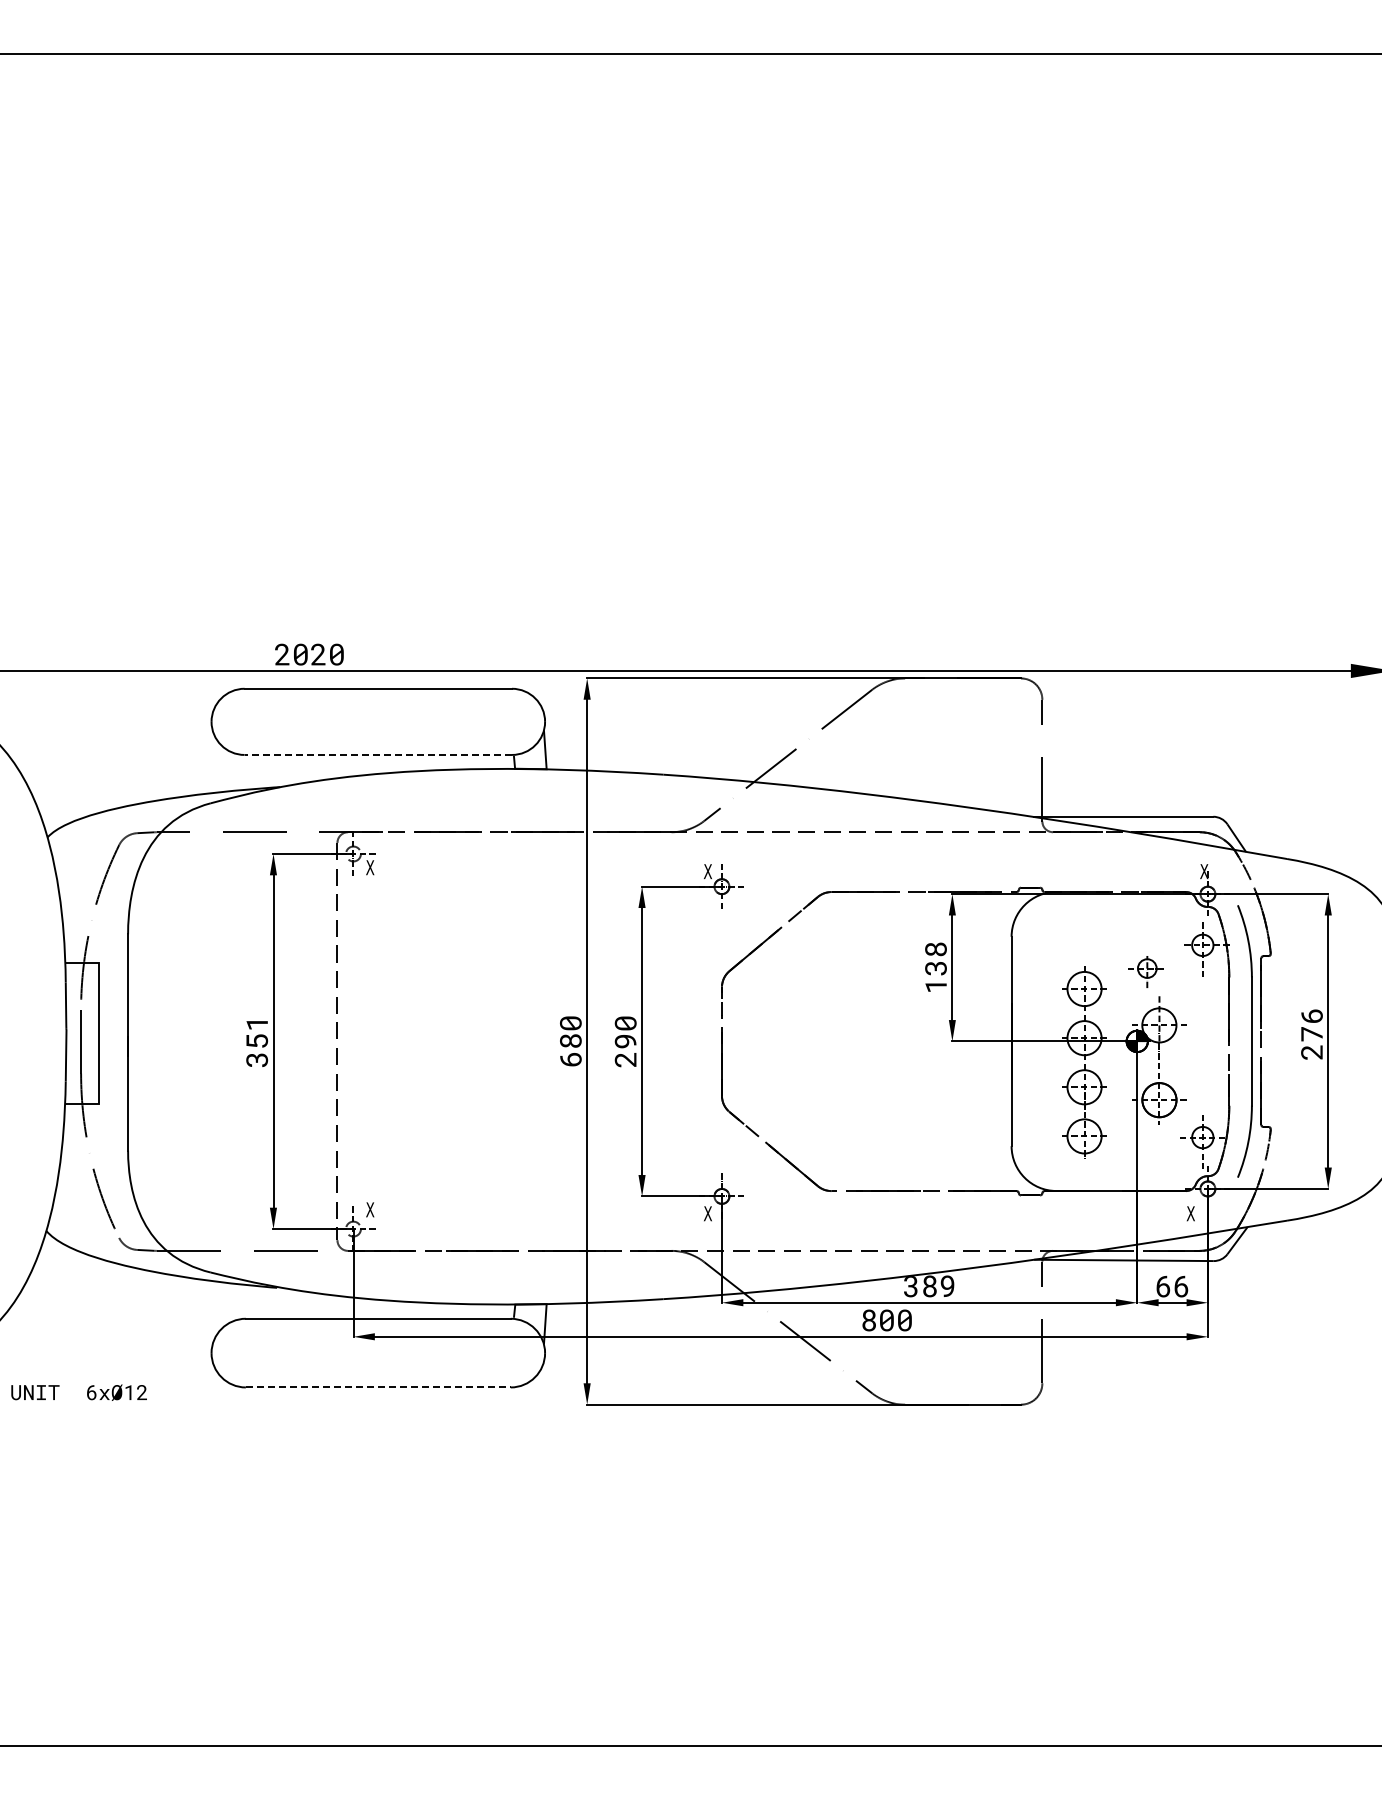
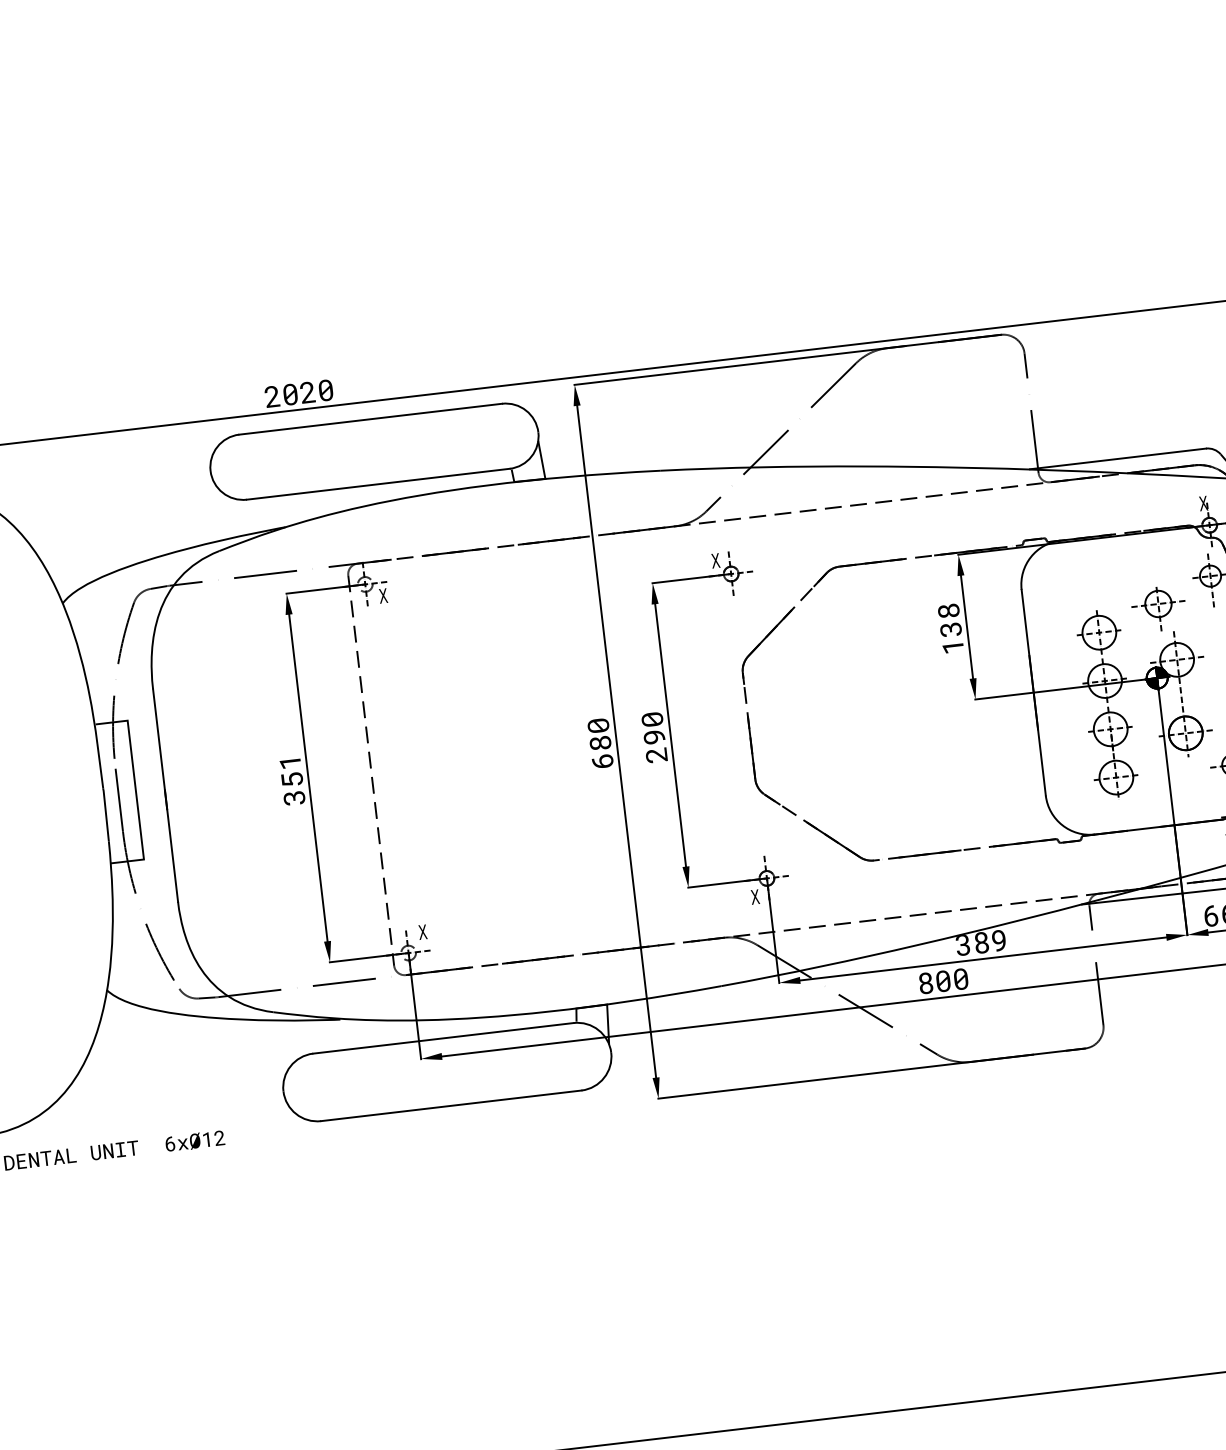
line: (378, 754) -> (378, 483), dashed -> solid
part: (1147, 971) -> (1159, 608), size x1.43
line: (378, 1387) -> (451, 1105), dashed -> solid

